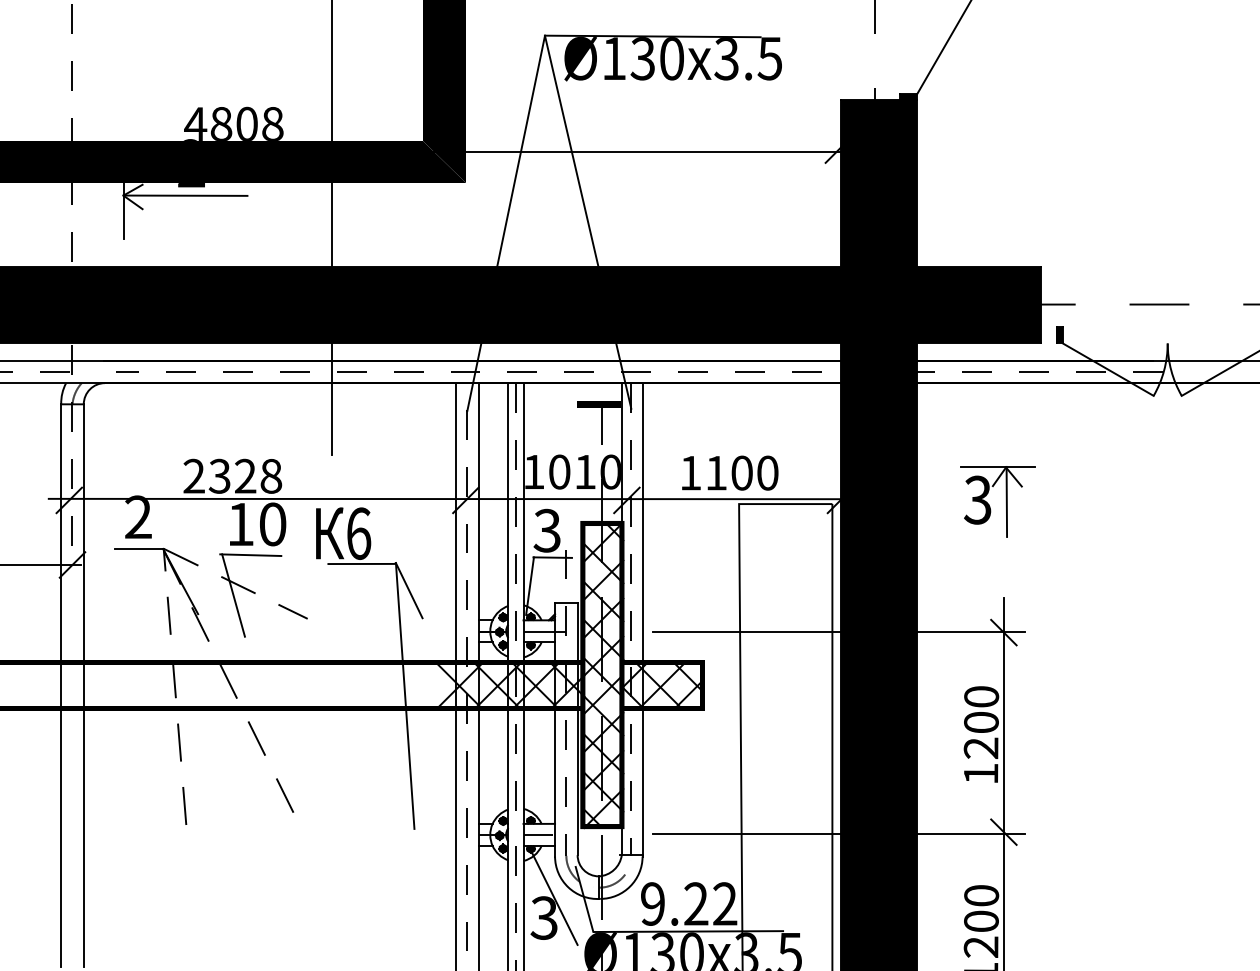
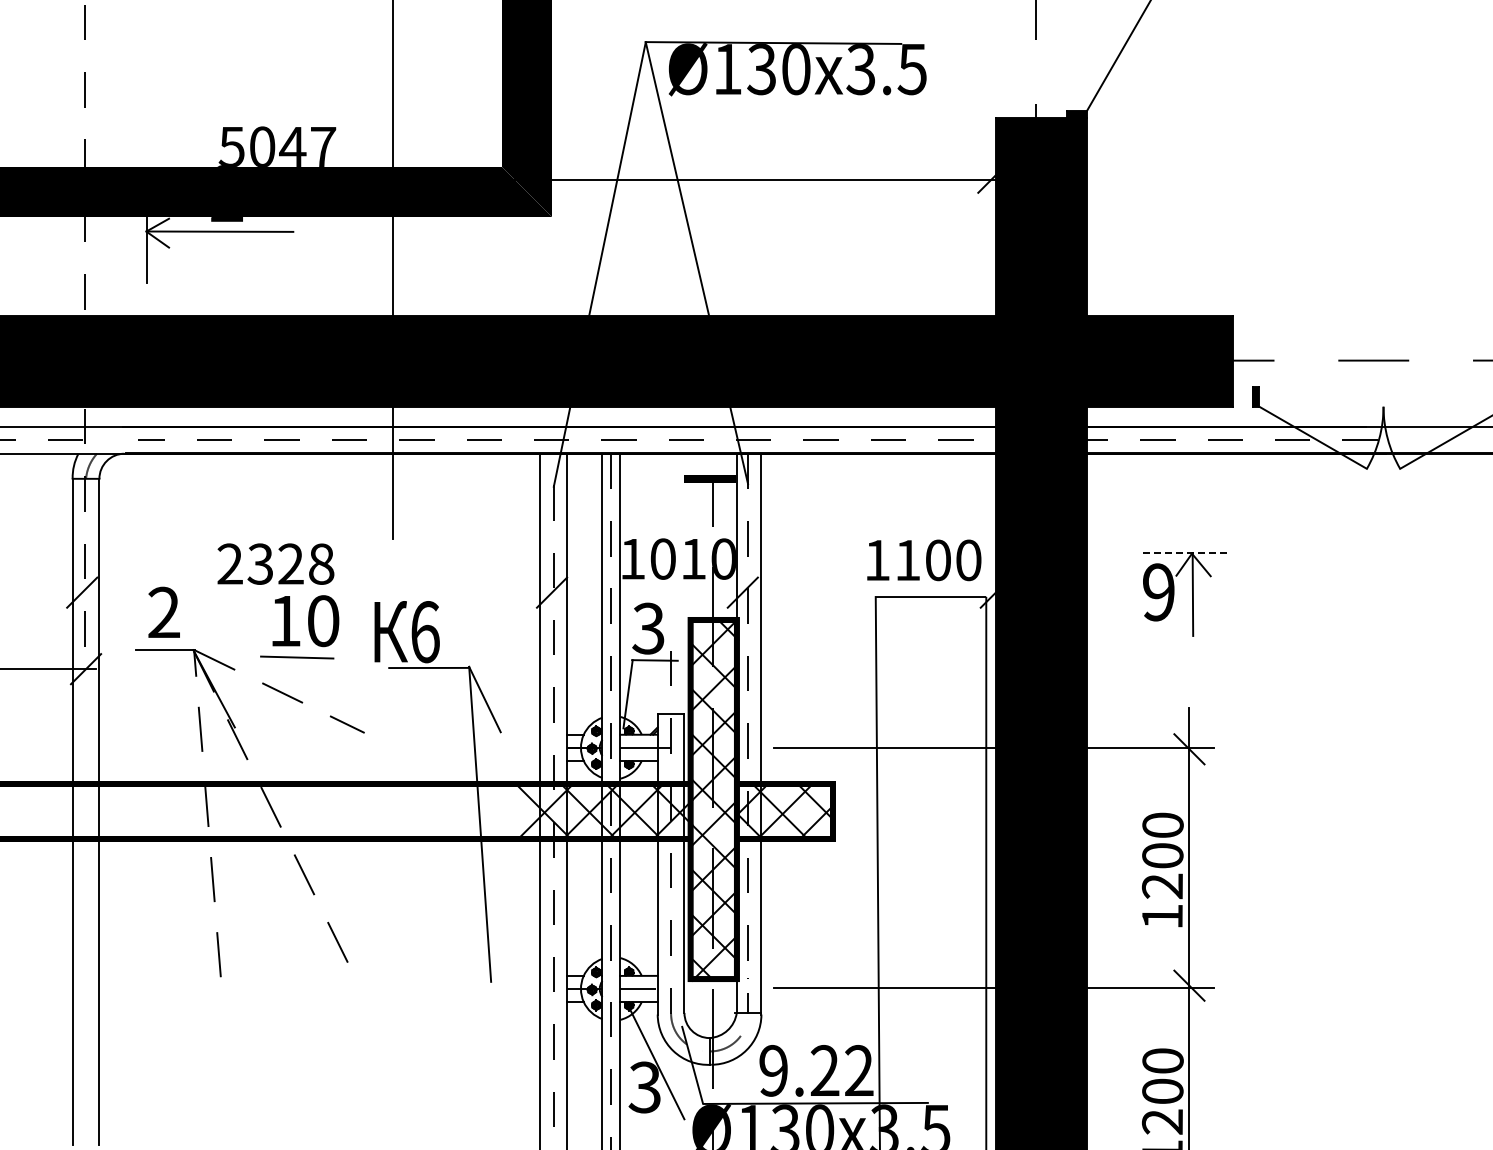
text: (234, 123) -> (277, 146), 4808 -> 5047
line: (998, 466) -> (1182, 552), solid -> dashed
text: (730, 473) -> (924, 560), moved
line: (451, 498) -> (535, 590), removed
text: (977, 500) -> (1158, 592), 3 -> 9
line: (233, 595) -> (276, 705), removed

